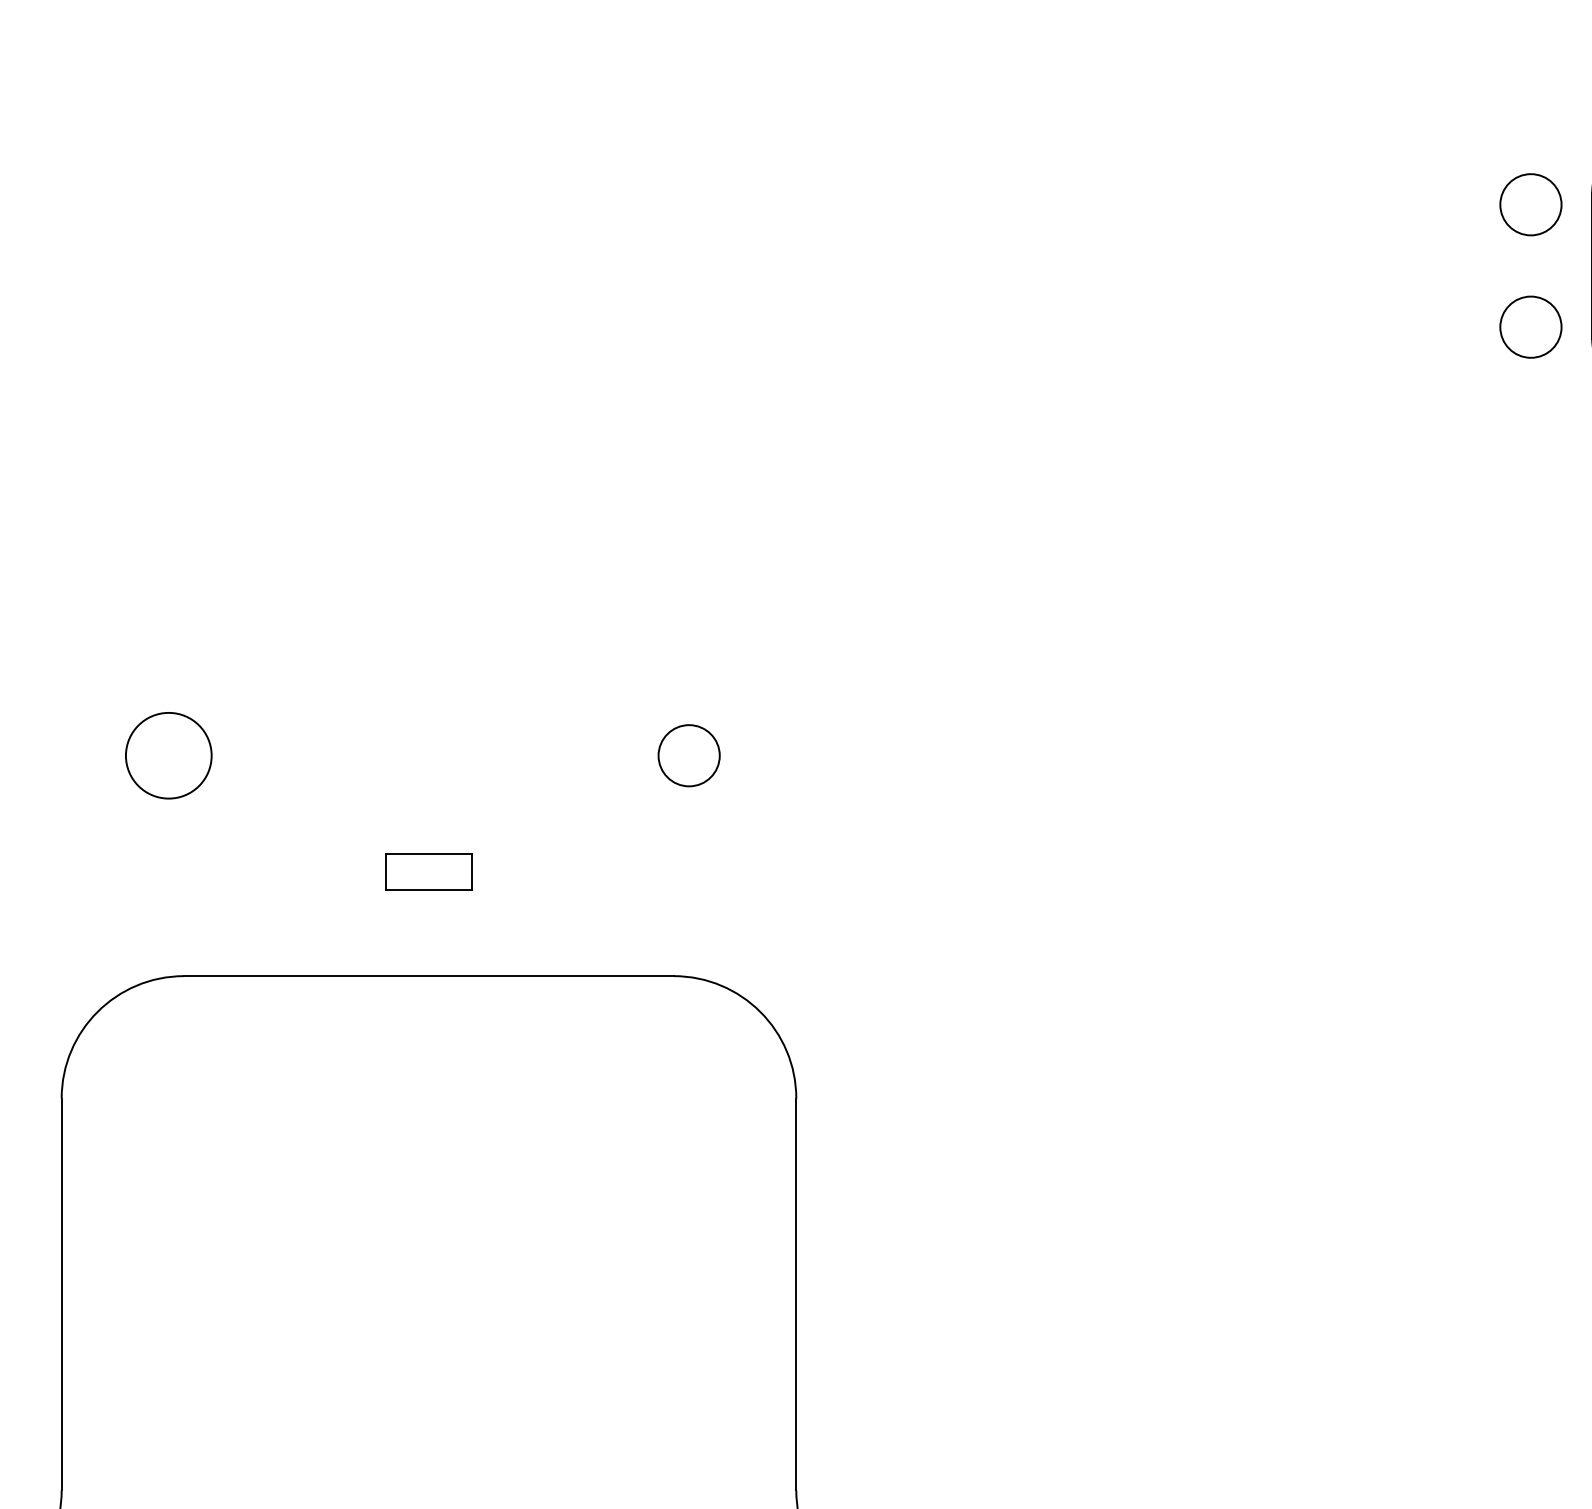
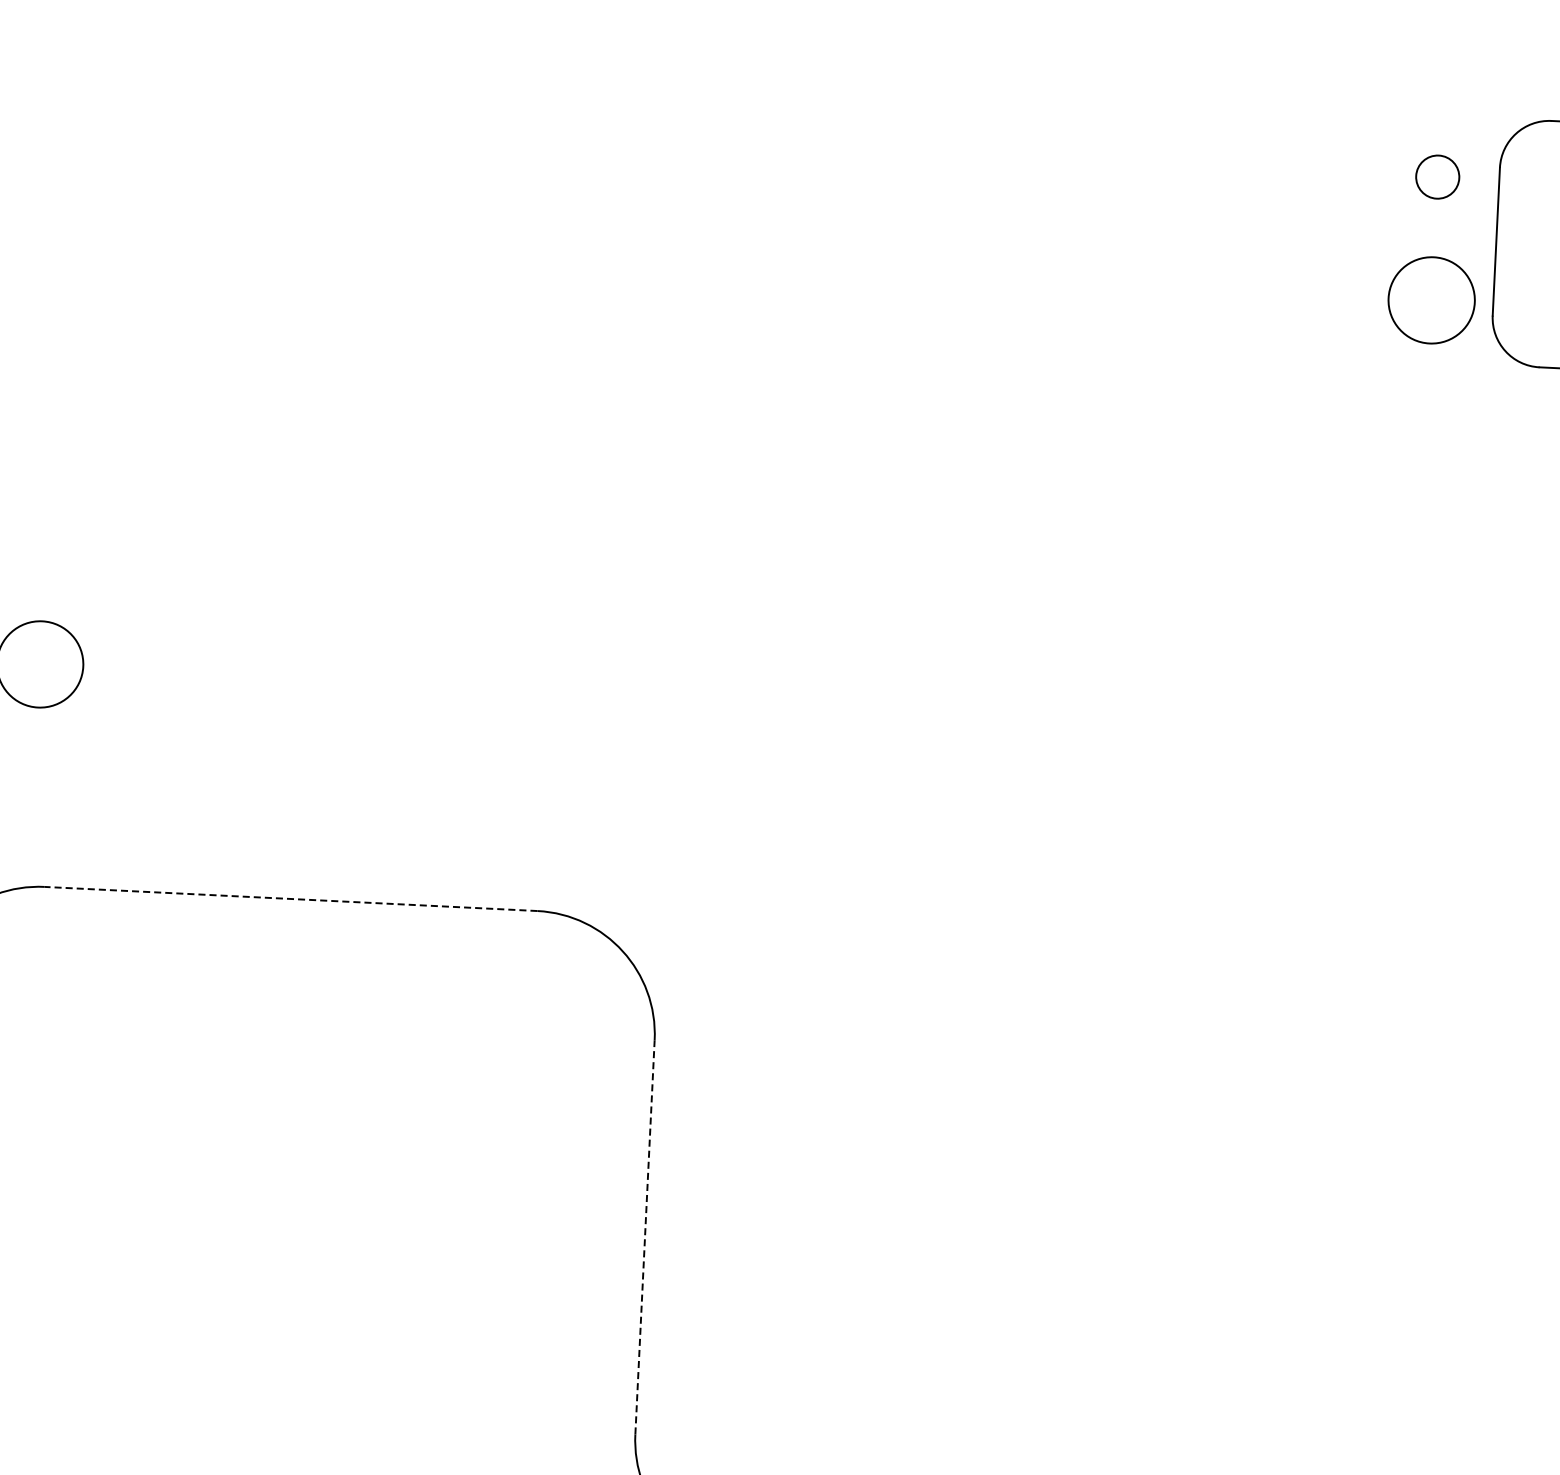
circle: (1530, 204) -> (1437, 176), size x0.7
circle: (1530, 326) -> (1431, 299), size x1.4
circle: (688, 755) -> (563, 689), removed
part: (428, 871) -> (295, 793), removed
line: (429, 976) -> (291, 899), solid -> dashed
line: (796, 1294) -> (645, 1237), solid -> dashed

